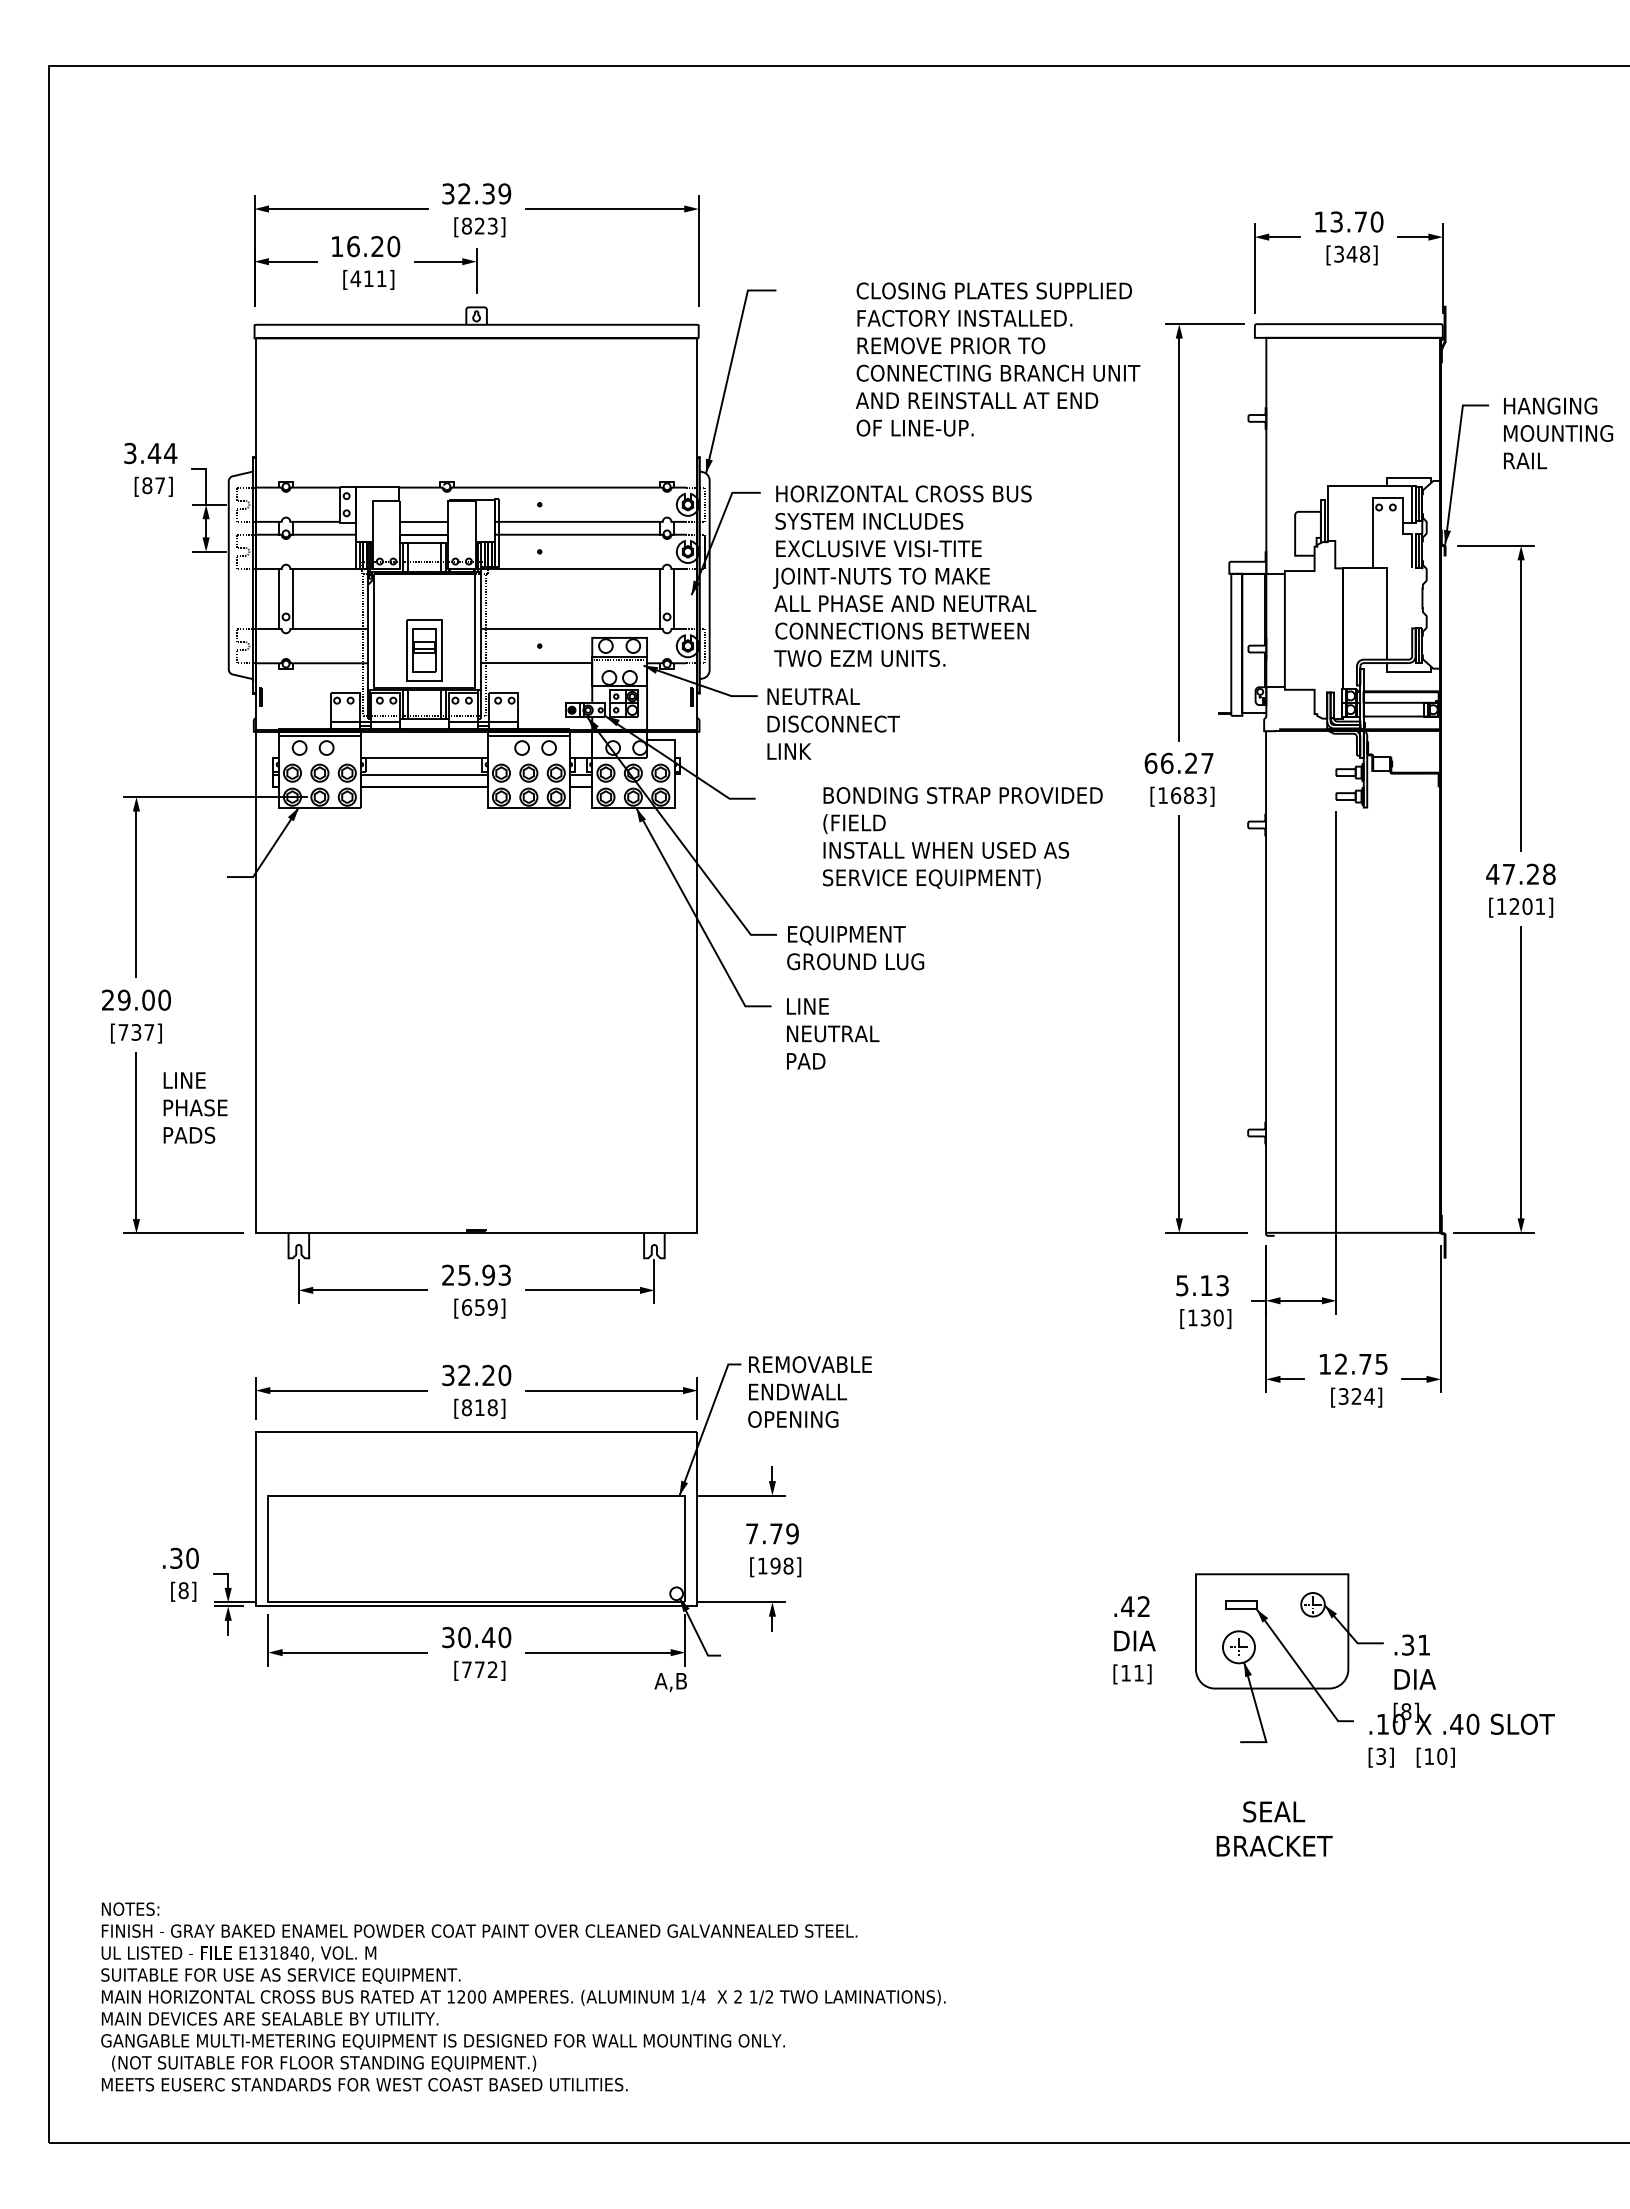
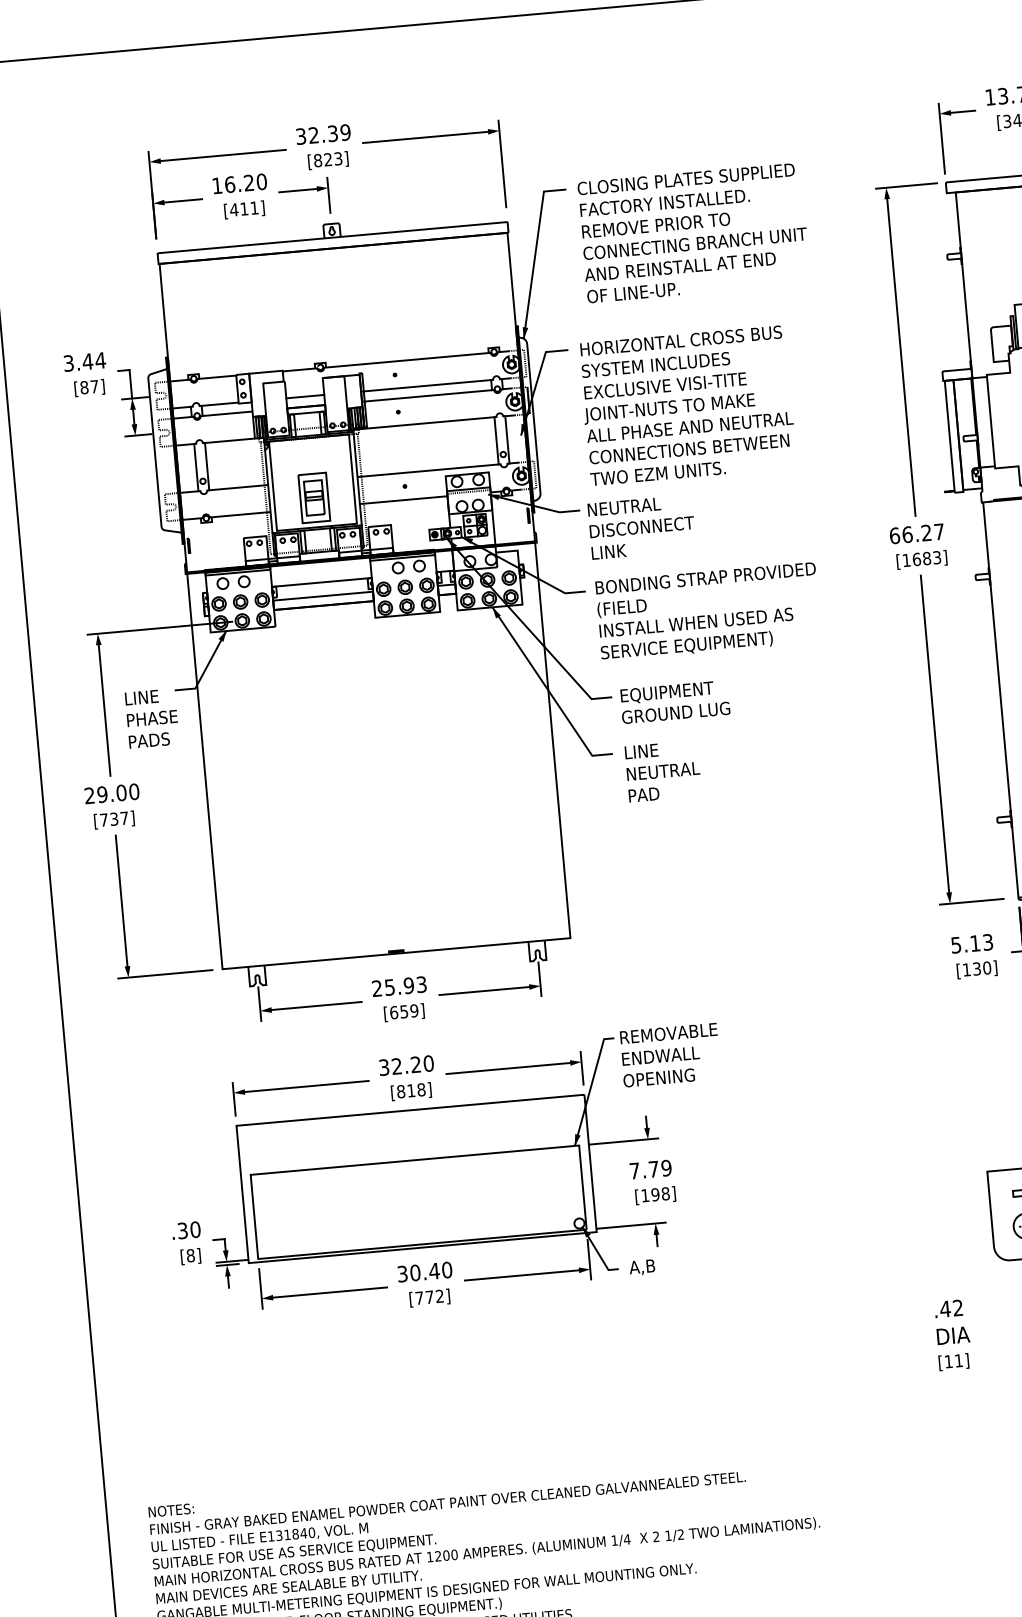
text: (997, 359) -> (693, 233), moved
text: (962, 837) -> (708, 611), moved
text: (195, 1107) -> (152, 718), moved
text: (1134, 1640) -> (953, 1335), moved
text: (670, 1682) -> (642, 1267), moved

